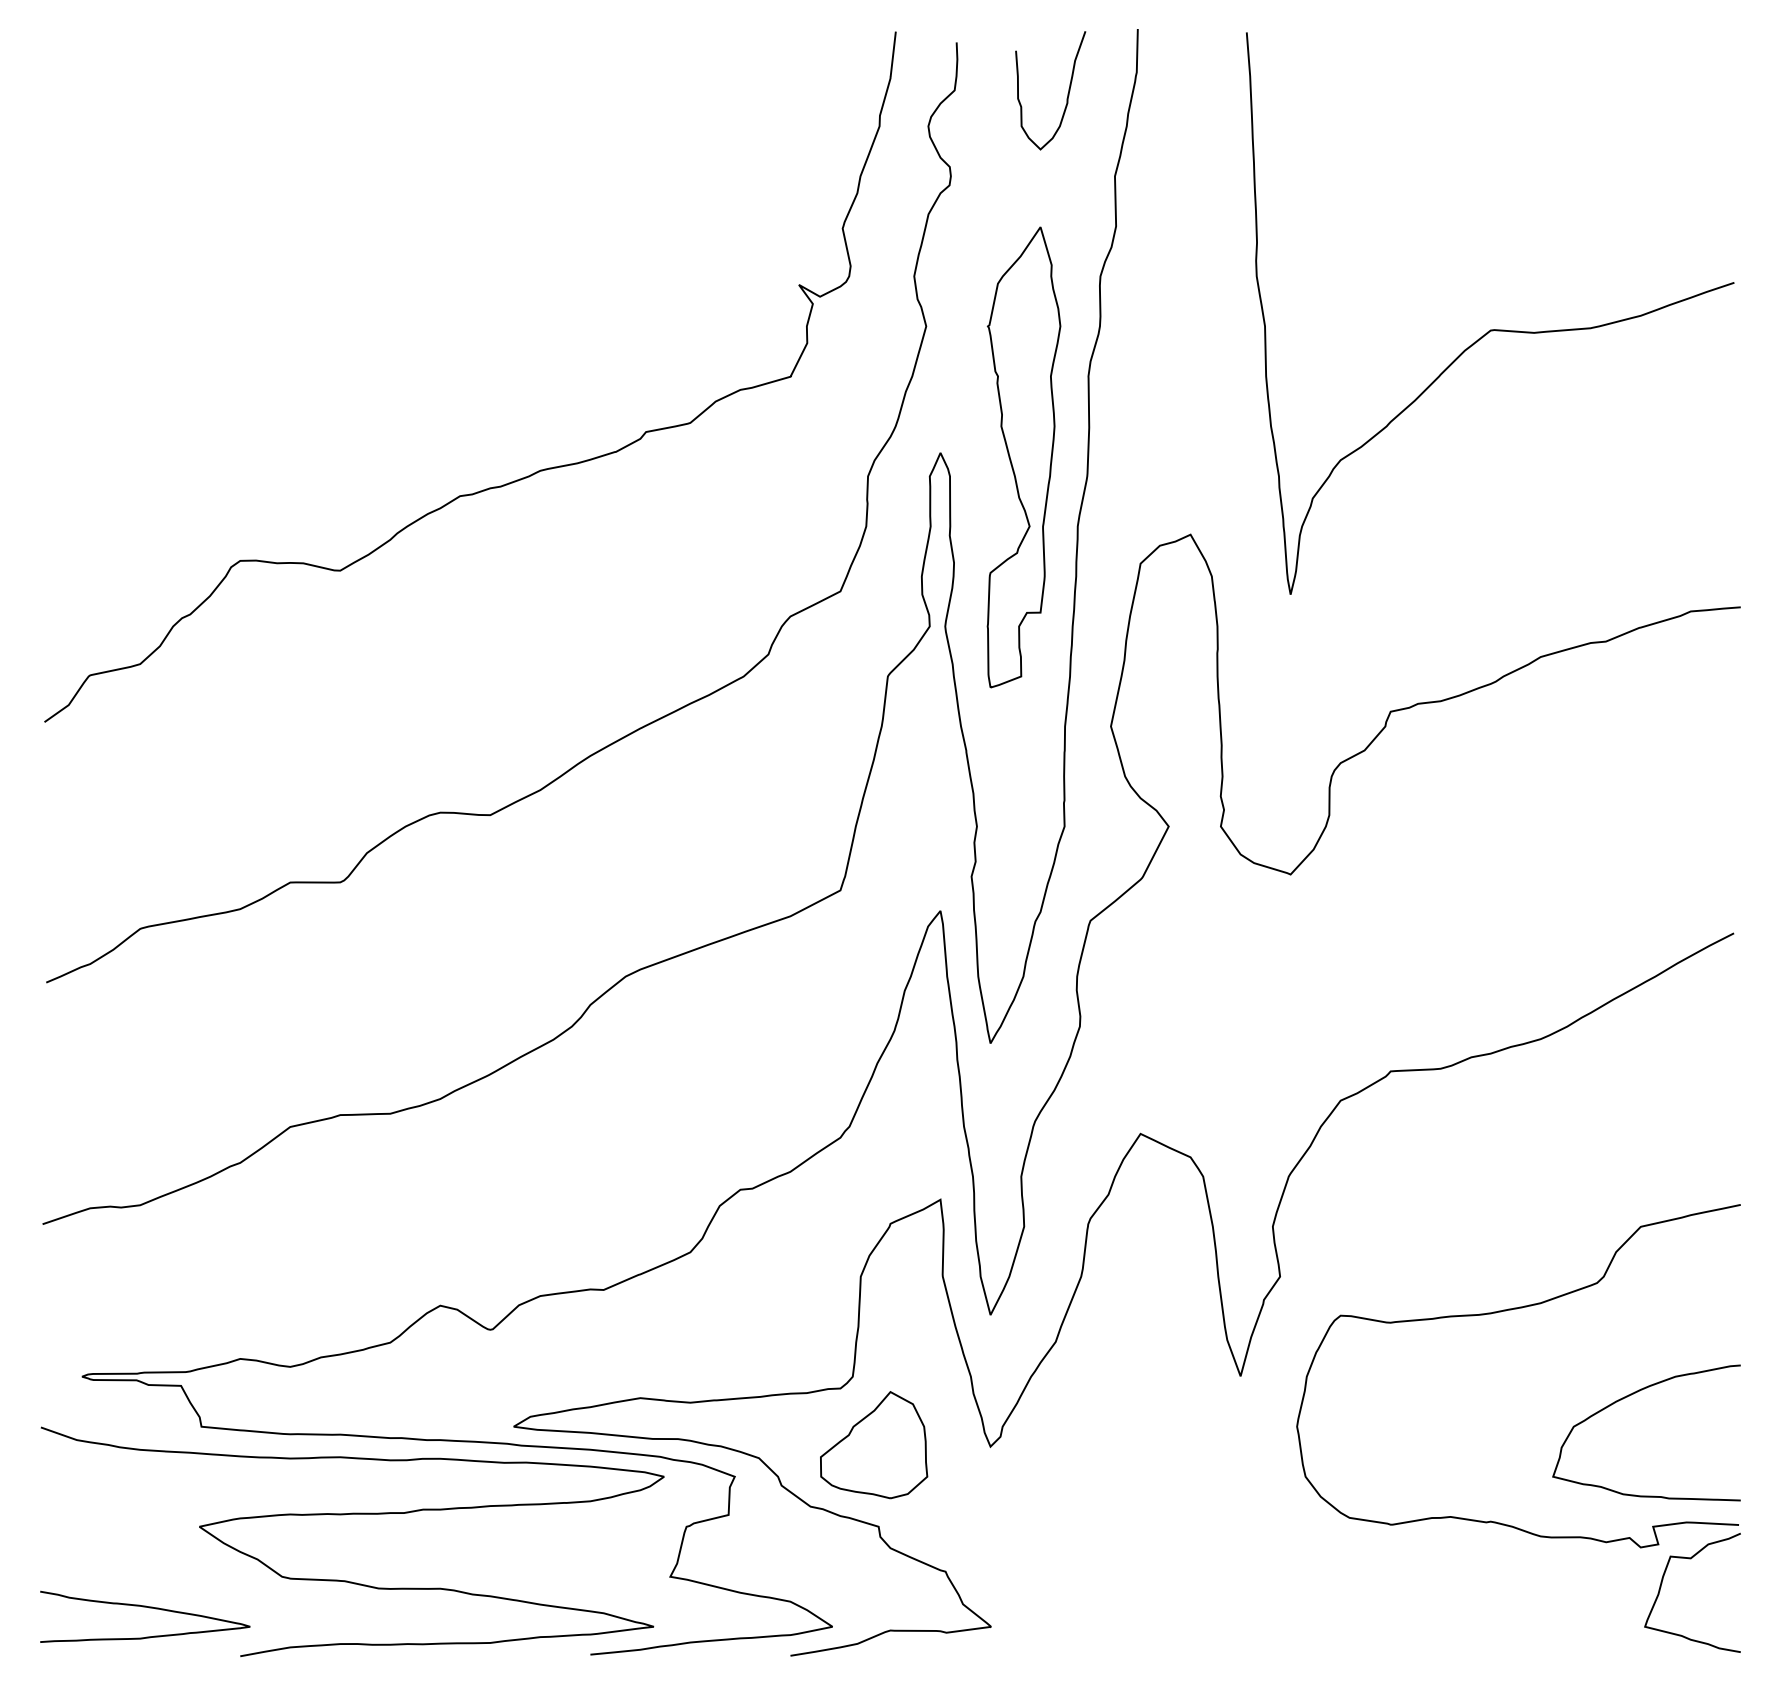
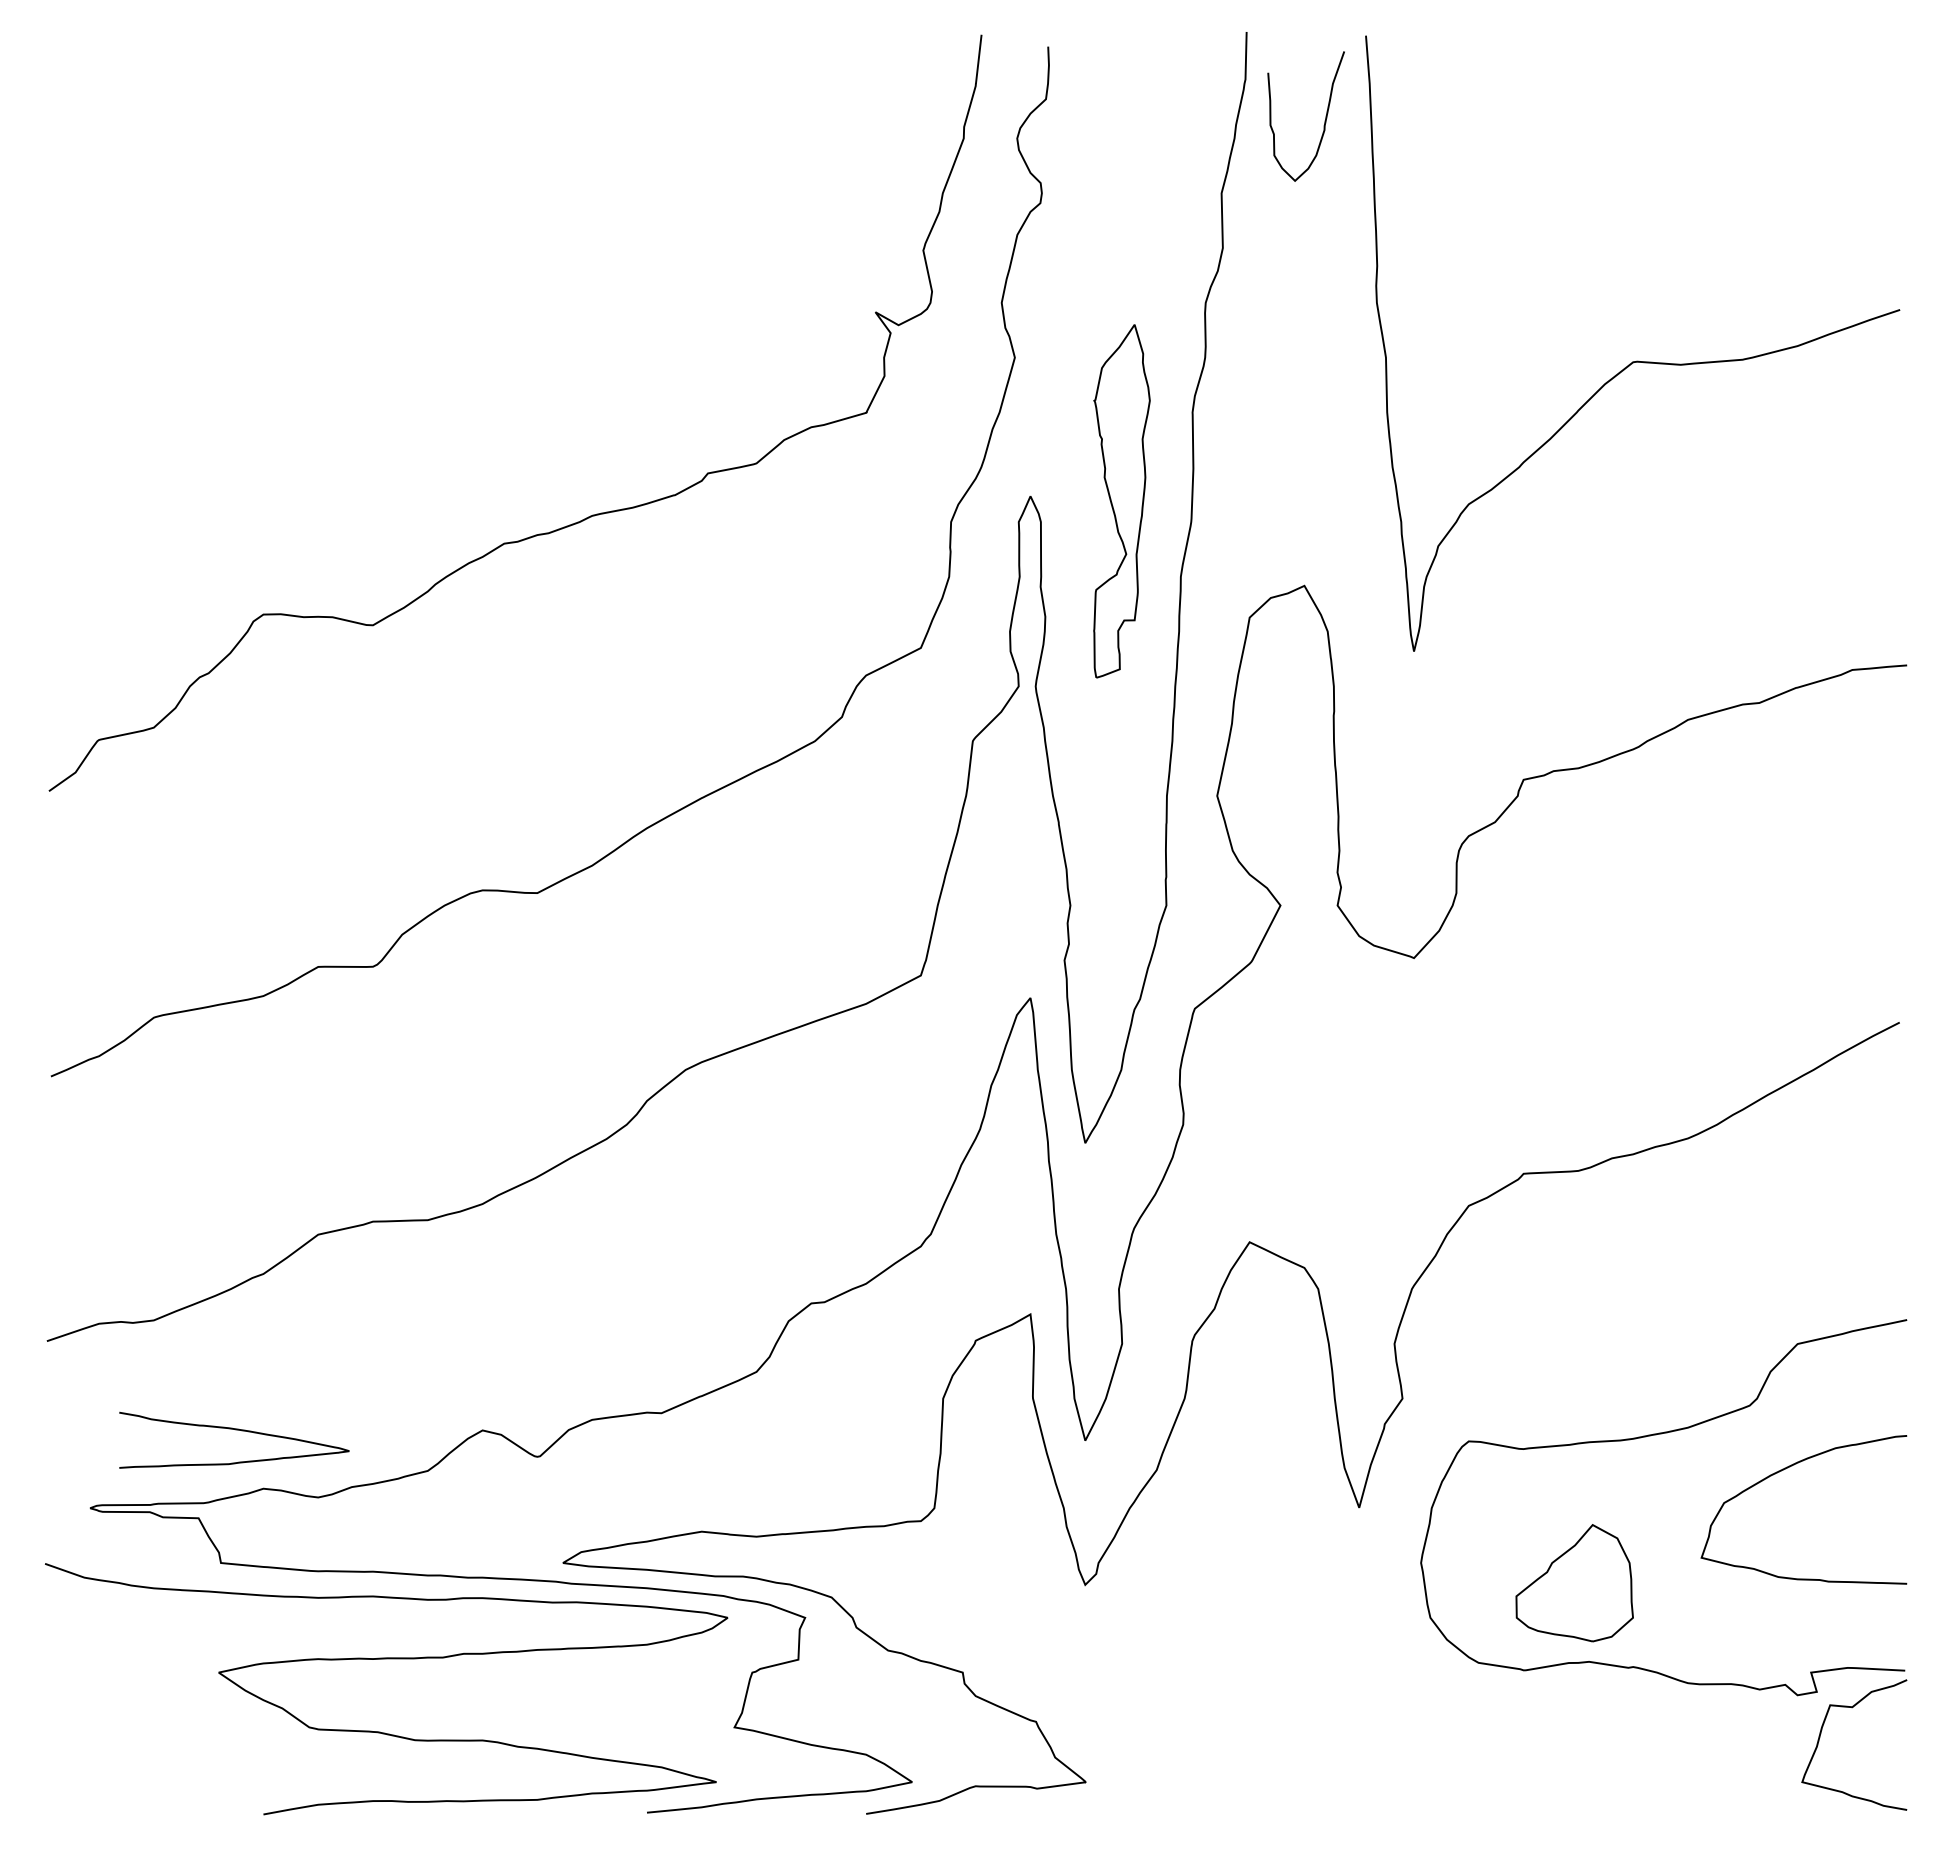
curve: (1067, 94) -> (1324, 120), moved
part: (1023, 457) -> (1121, 501), size x0.7
curve: (1627, 1397) -> (1783, 1470), moved
part: (873, 1445) -> (1574, 1583), moved
curve: (146, 1607) -> (235, 1430), moved

